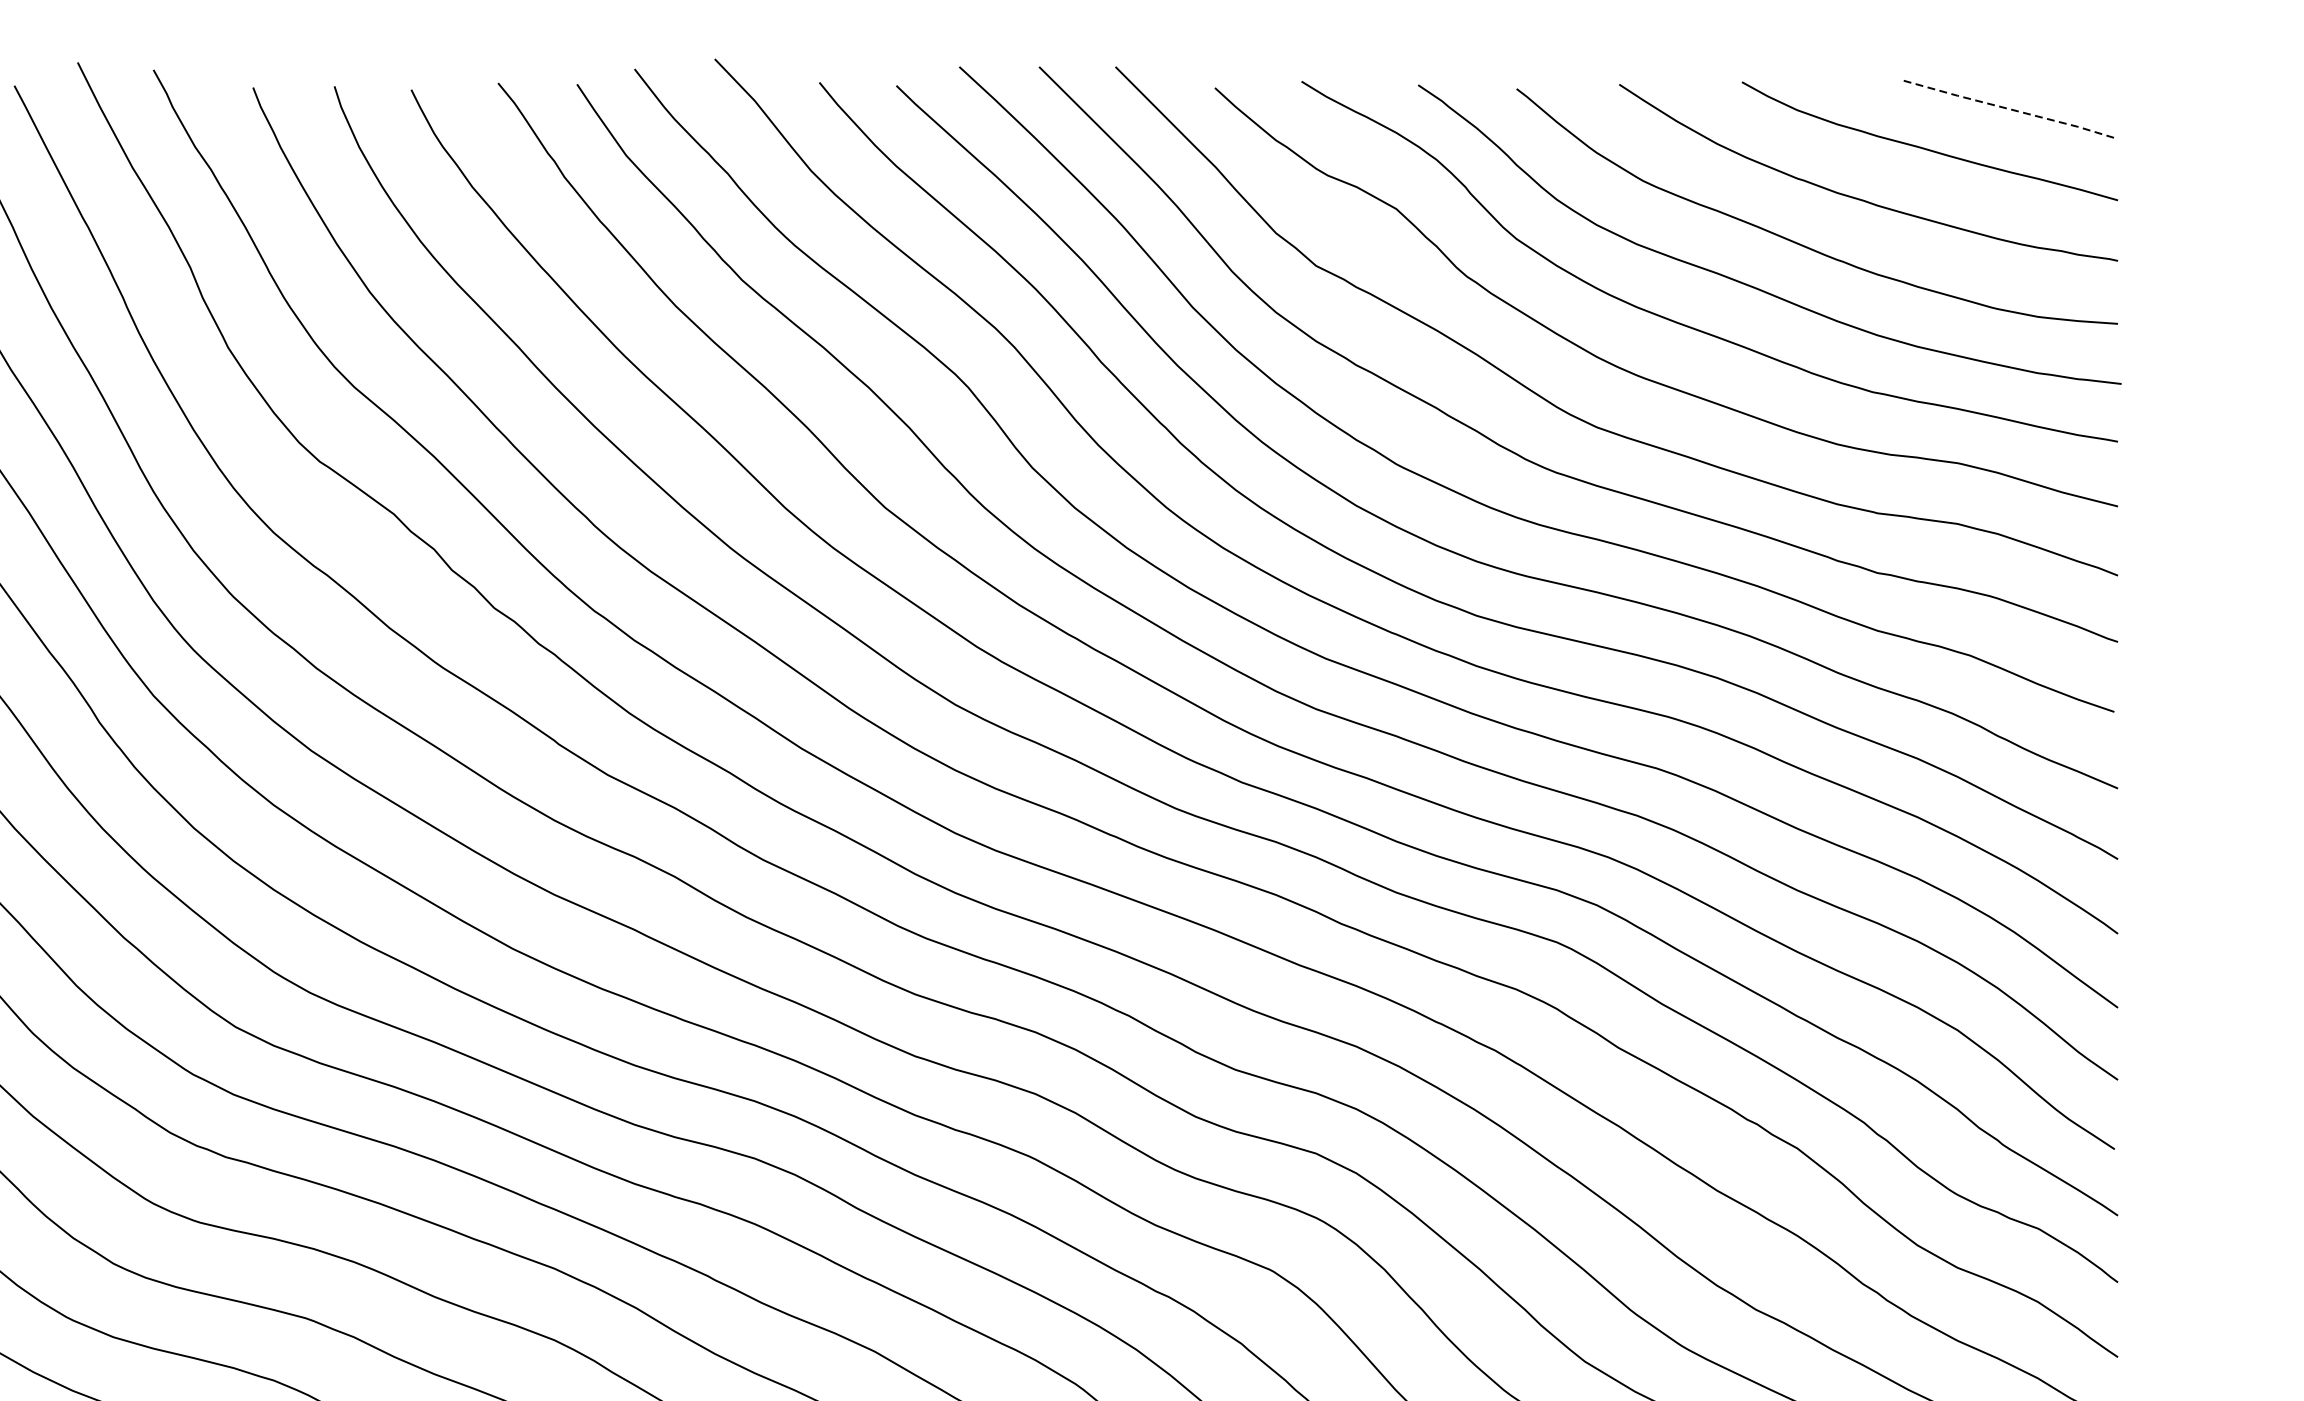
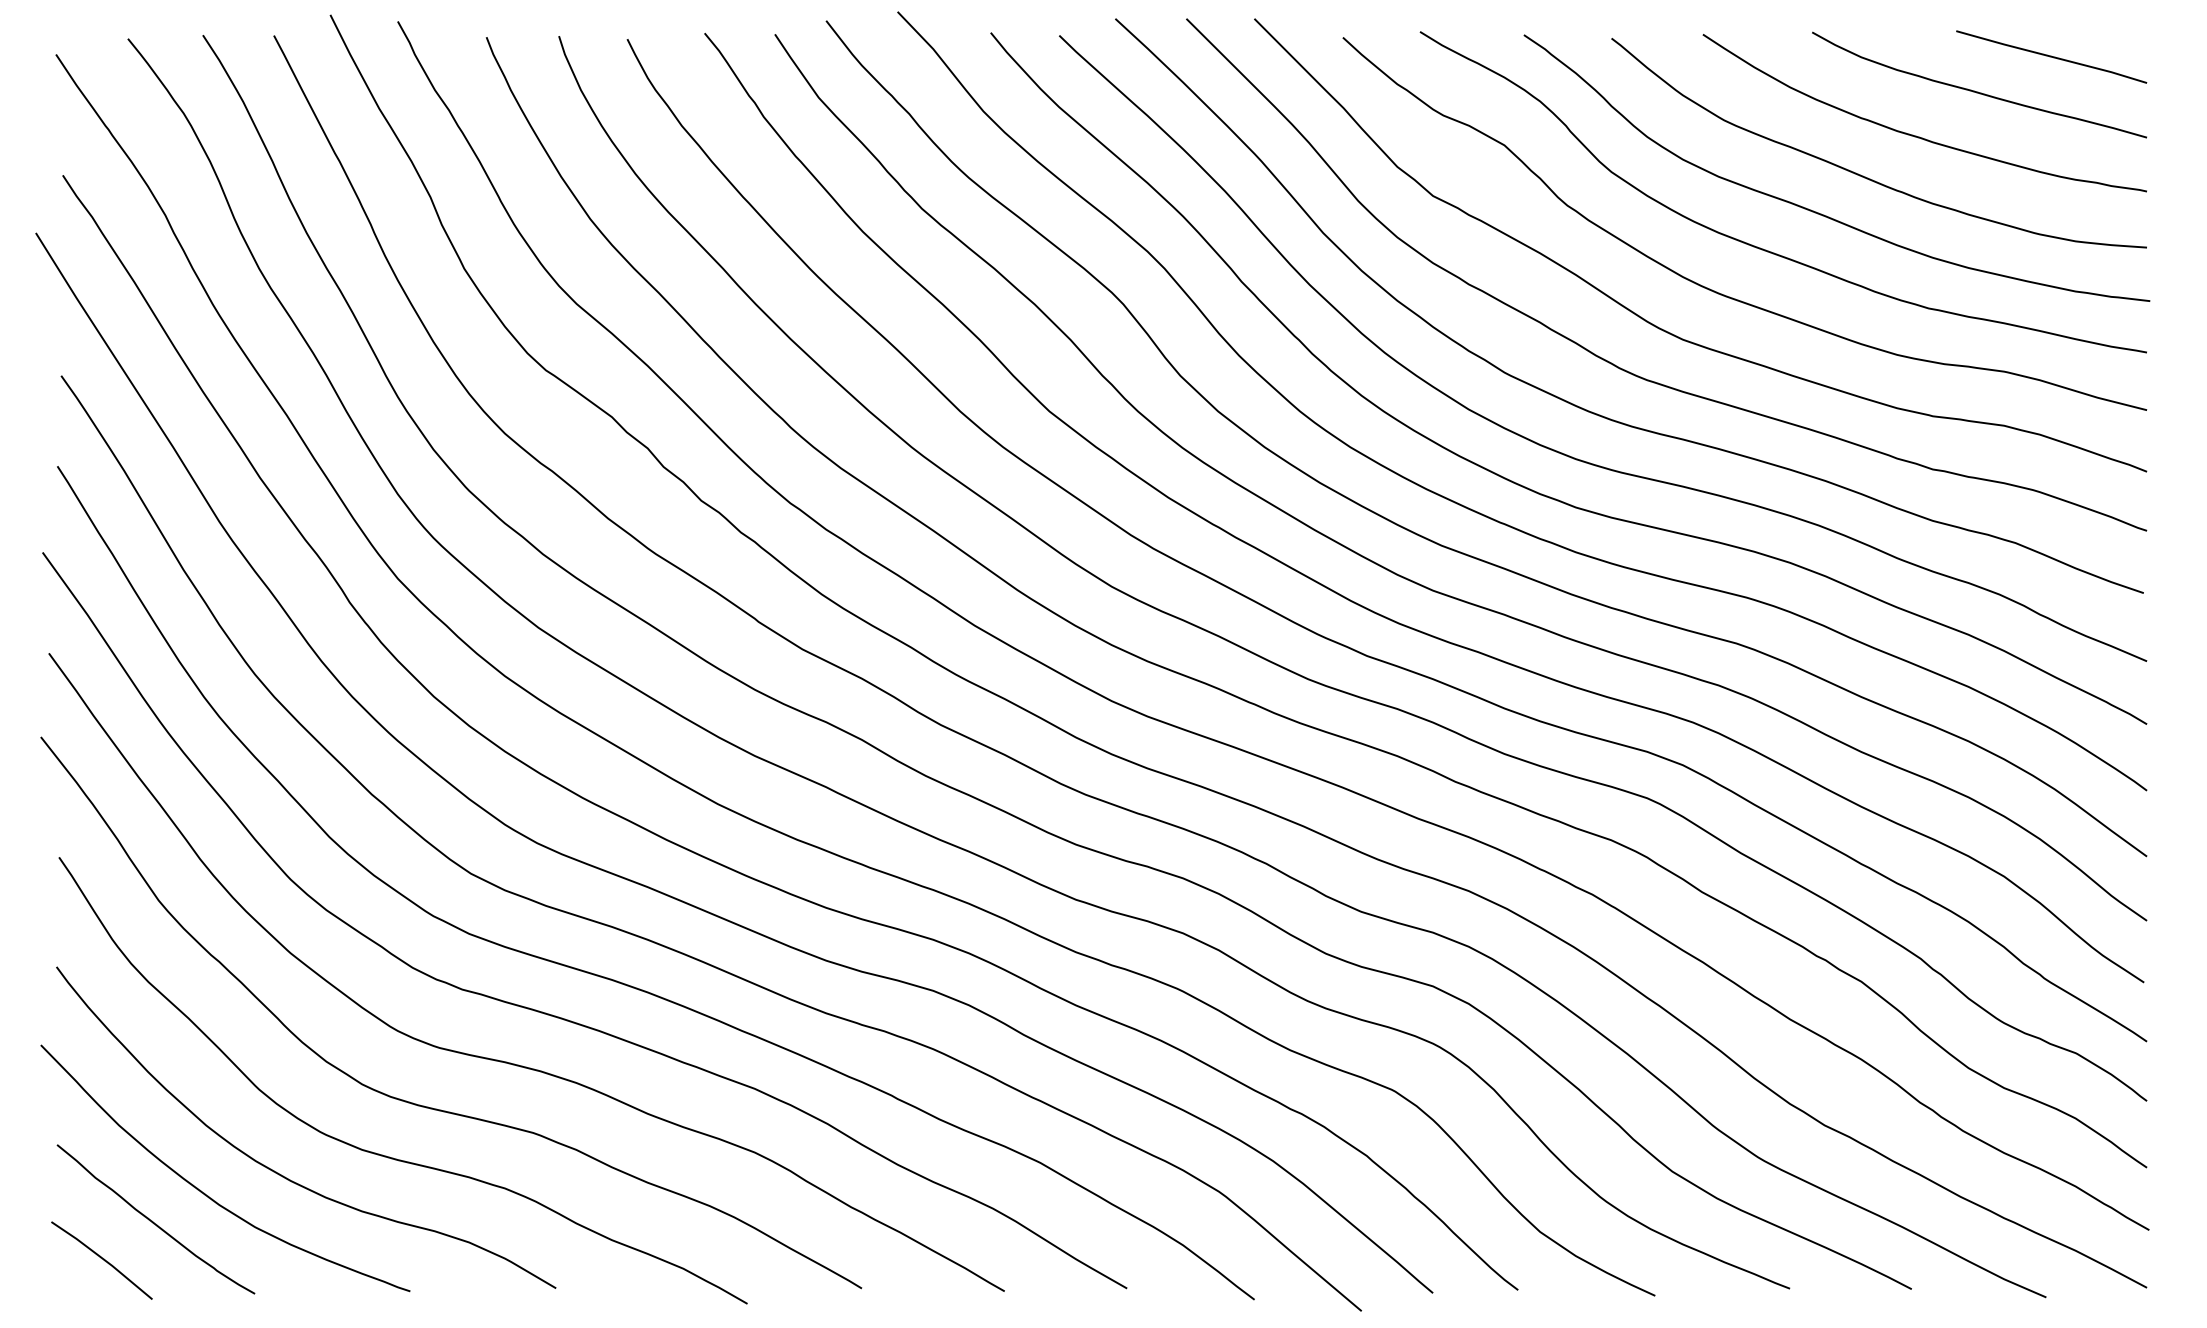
line: (2011, 109) -> (2052, 56), dashed -> solid

